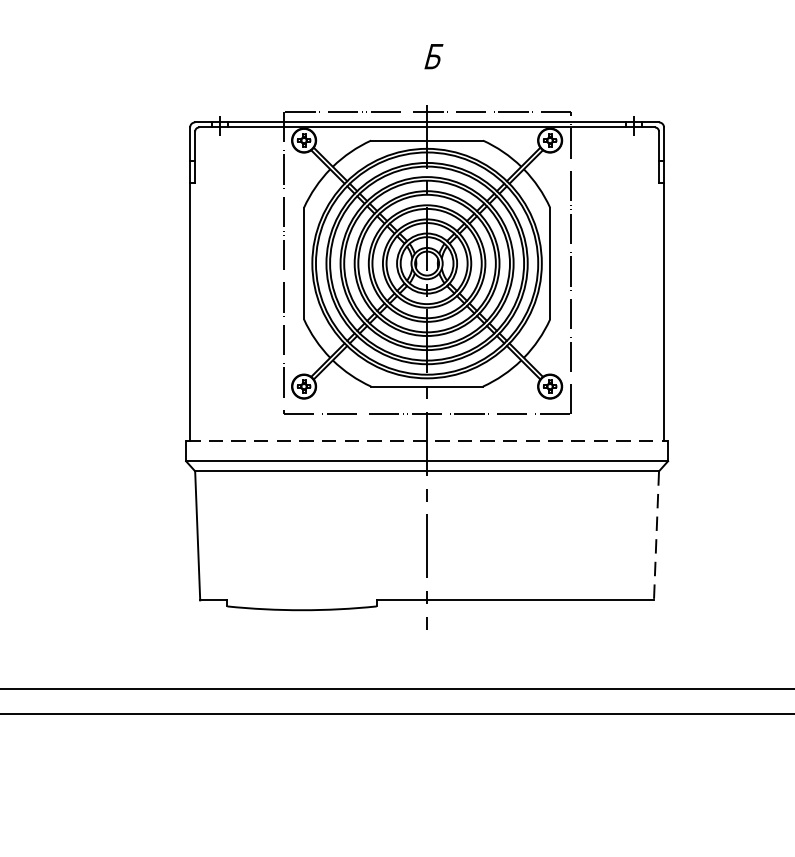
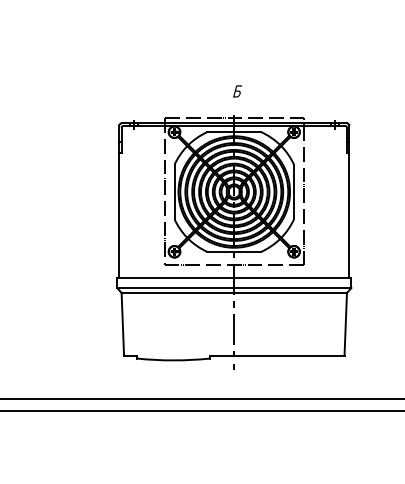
line: (427, 441) -> (234, 278), dashed -> solid
line: (655, 536) -> (345, 324), dashed -> solid

